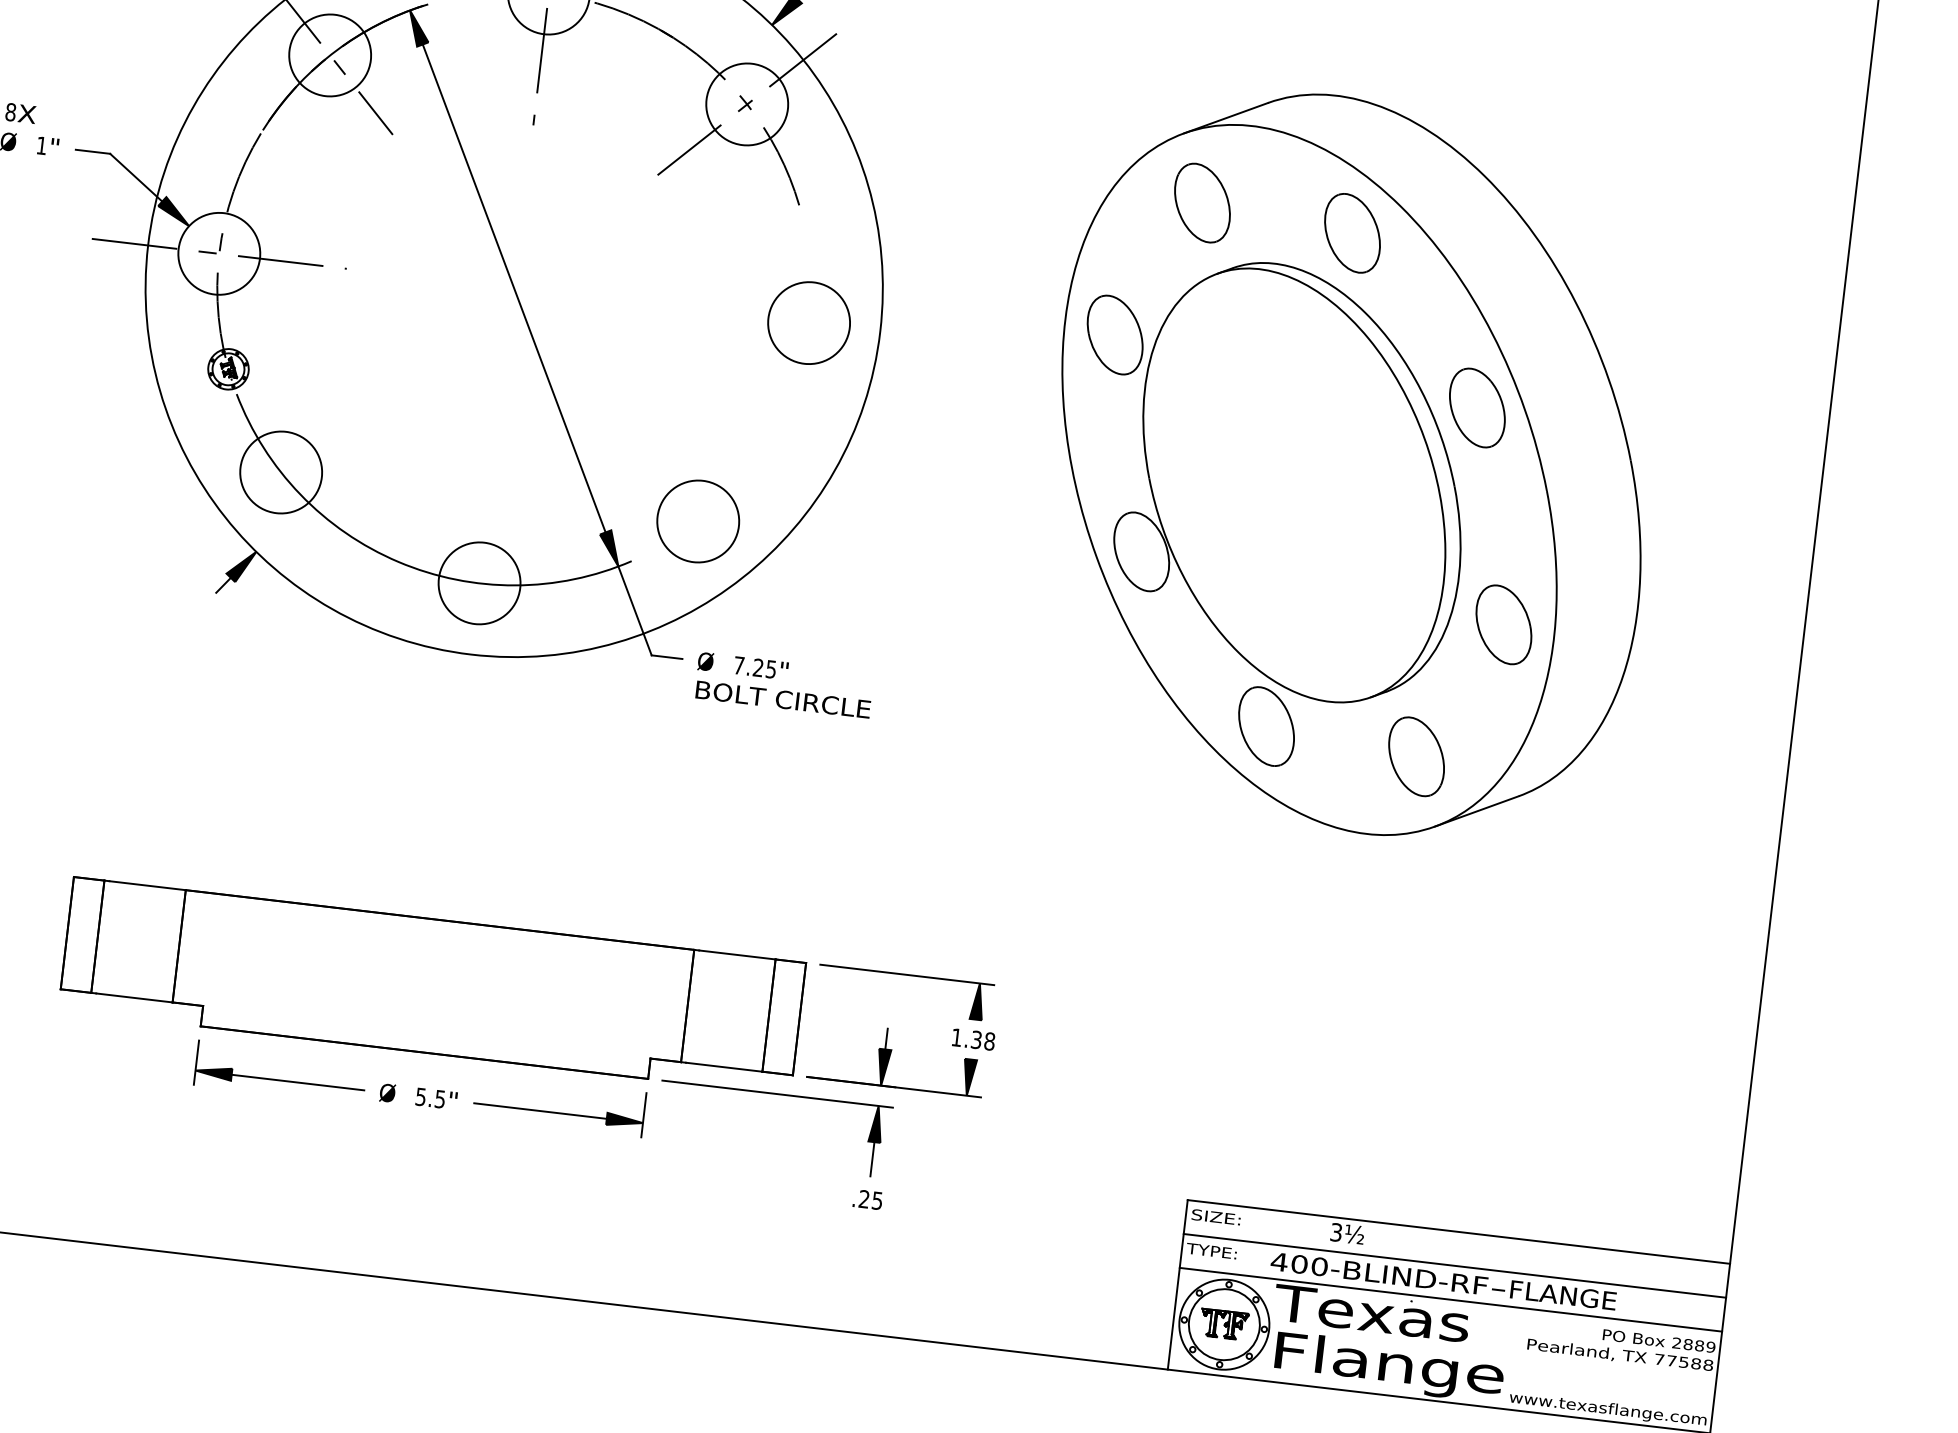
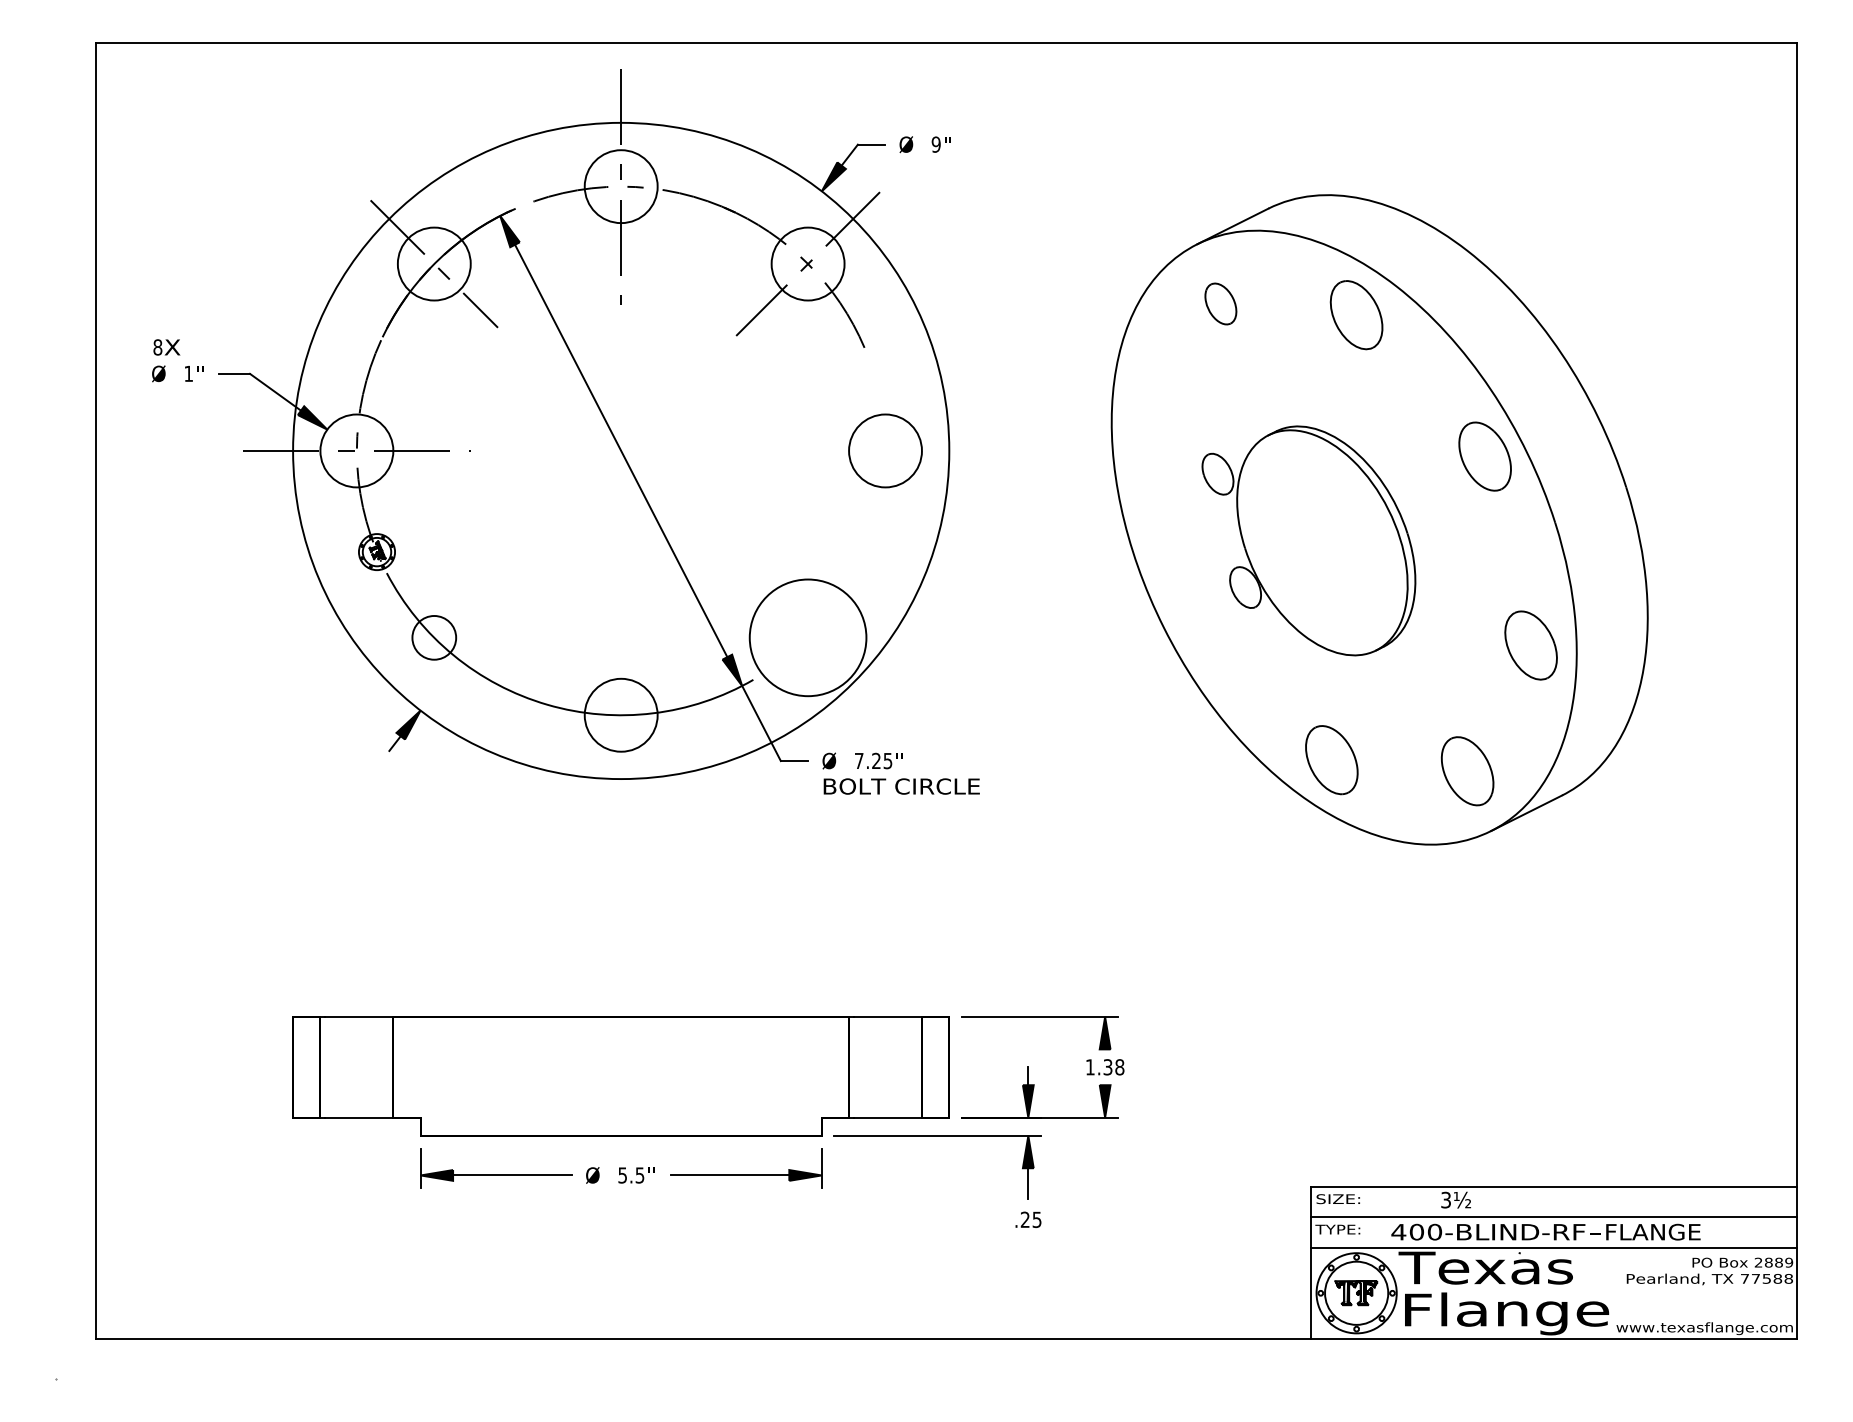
part: (1202, 202) -> (1220, 303), size x0.6
circle: (280, 472) -> (433, 637), size x0.6
part: (1269, 478) -> (1308, 540), size x0.6
circle: (697, 521) -> (807, 637), size x1.6

